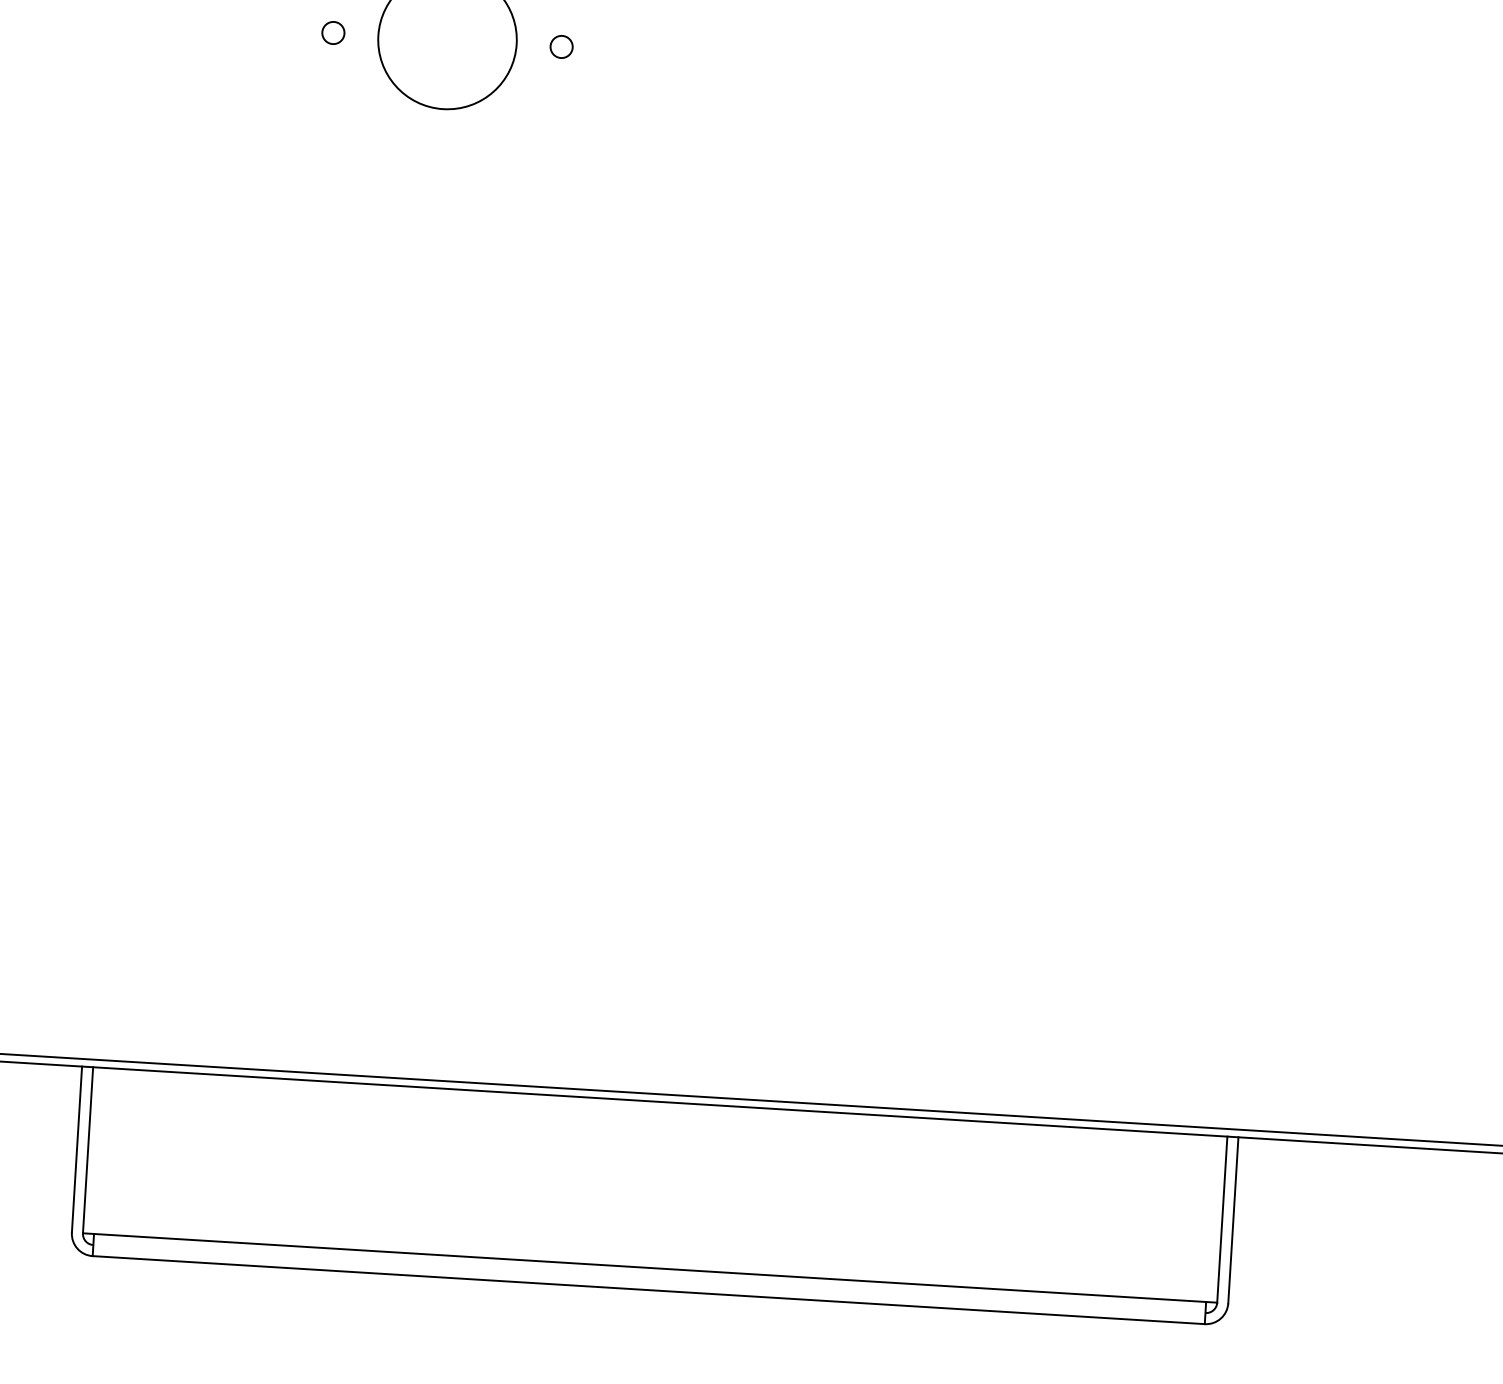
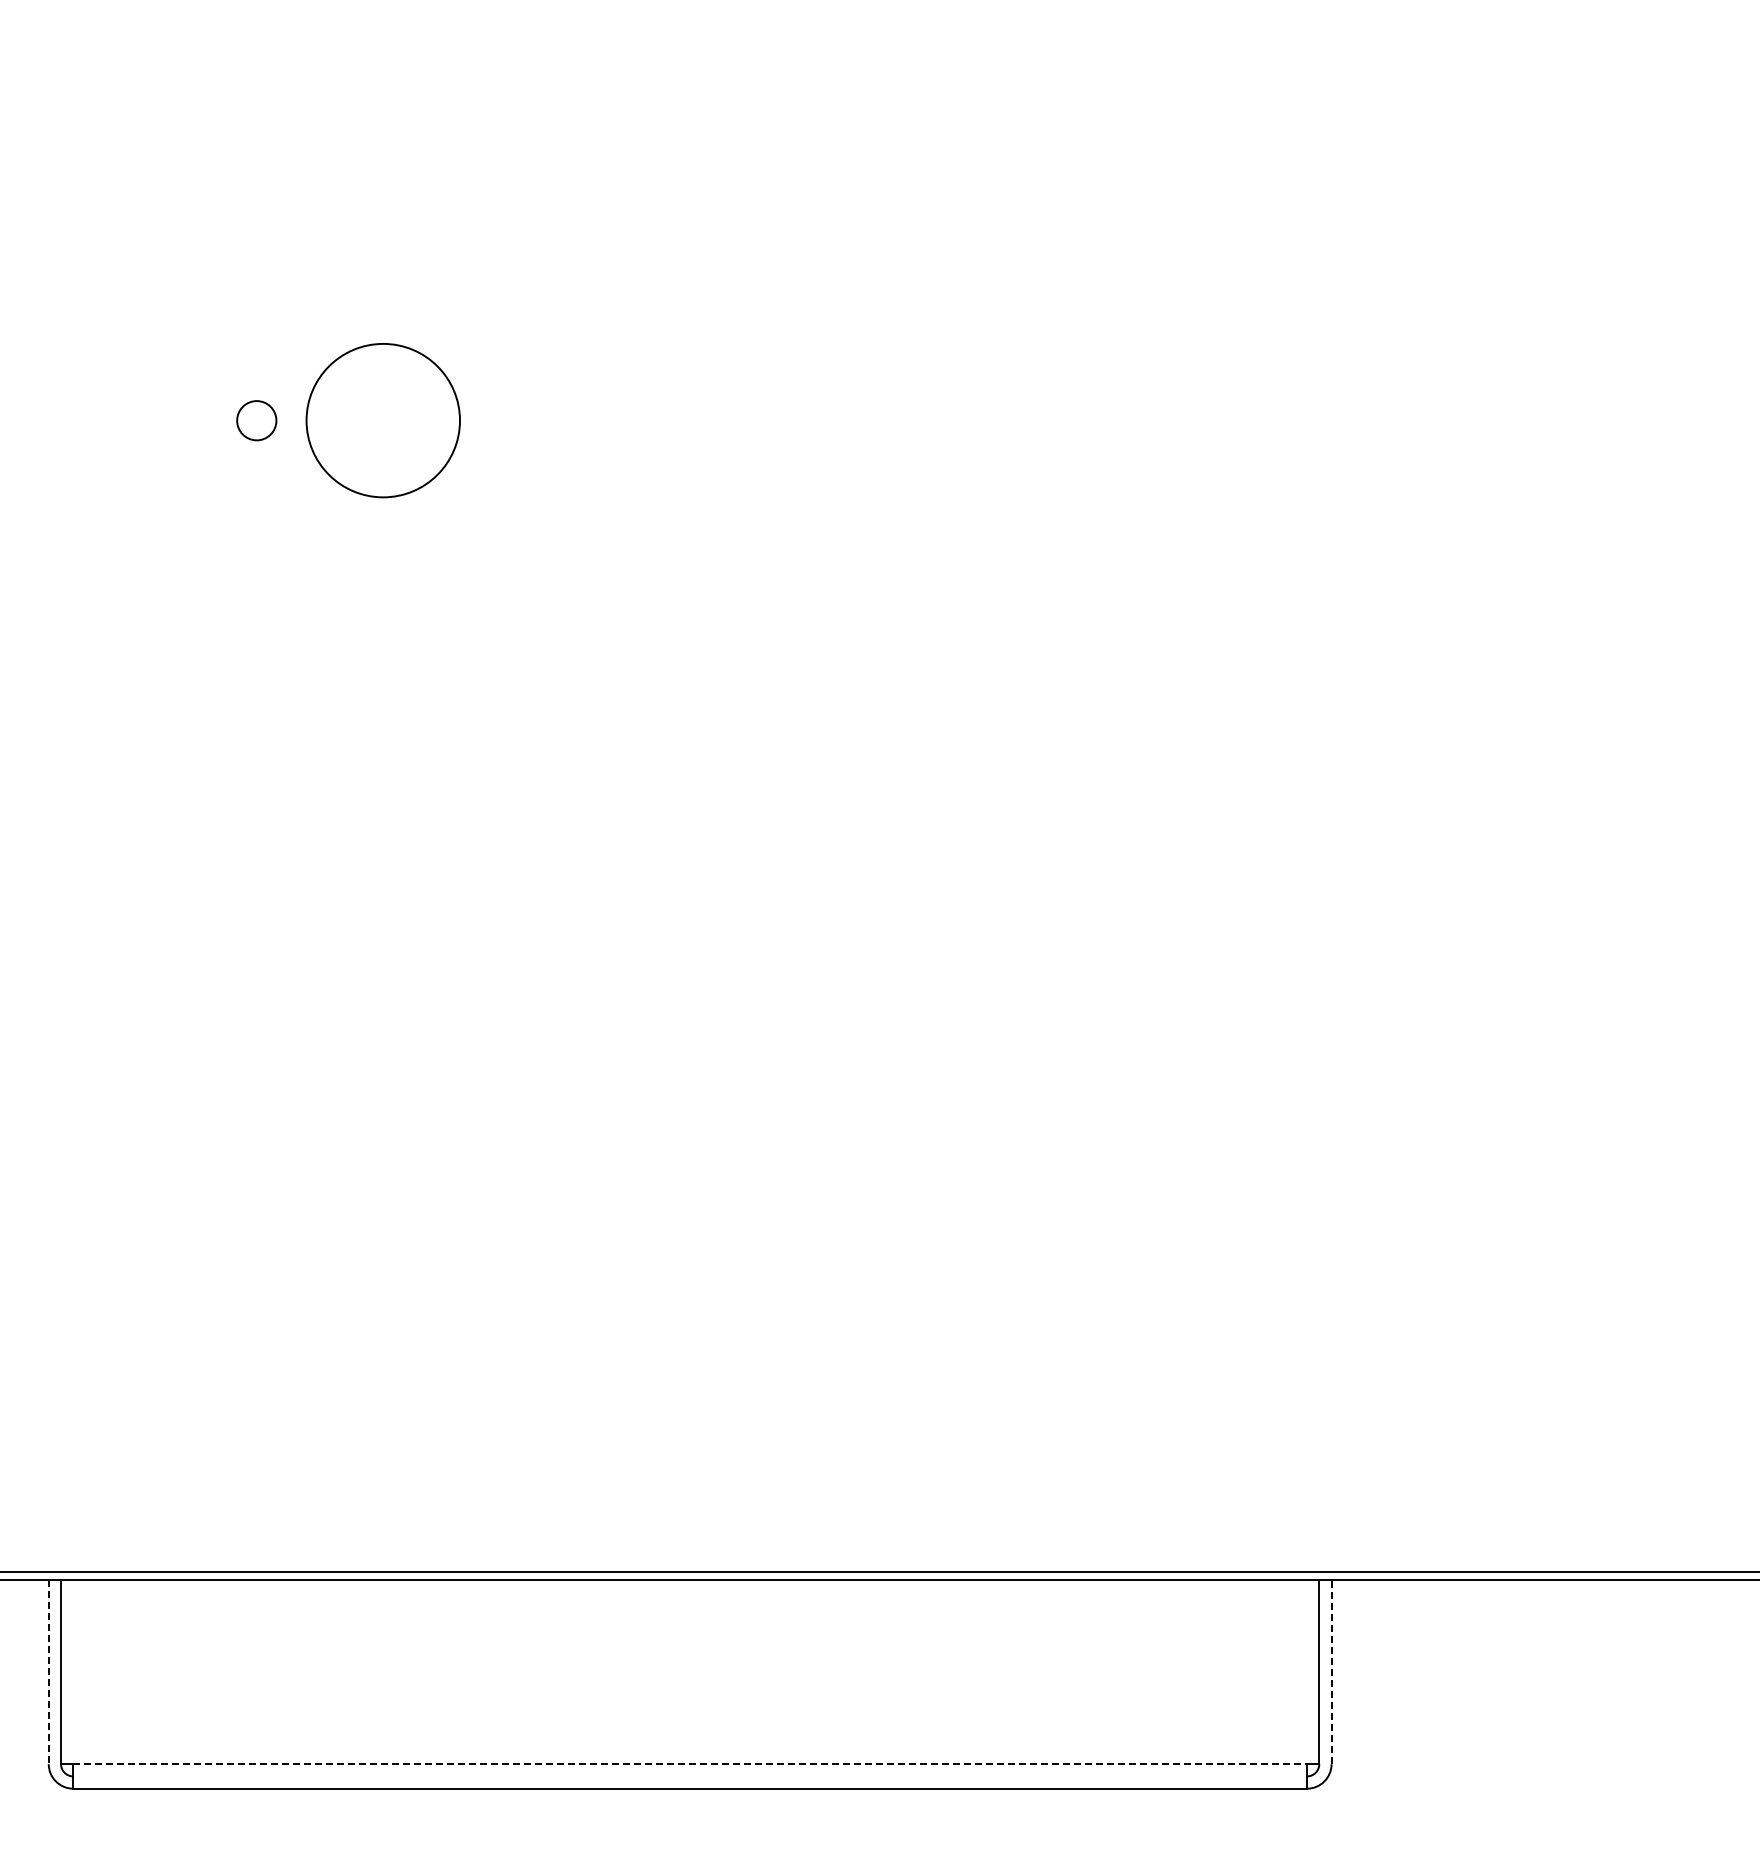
circle: (333, 32) -> (256, 420), size x1.6
circle: (561, 46) -> (509, 420), removed
line: (76, 1149) -> (48, 1672), solid -> dashed
line: (1233, 1219) -> (1331, 1671), solid -> dashed
line: (650, 1268) -> (690, 1764), solid -> dashed

